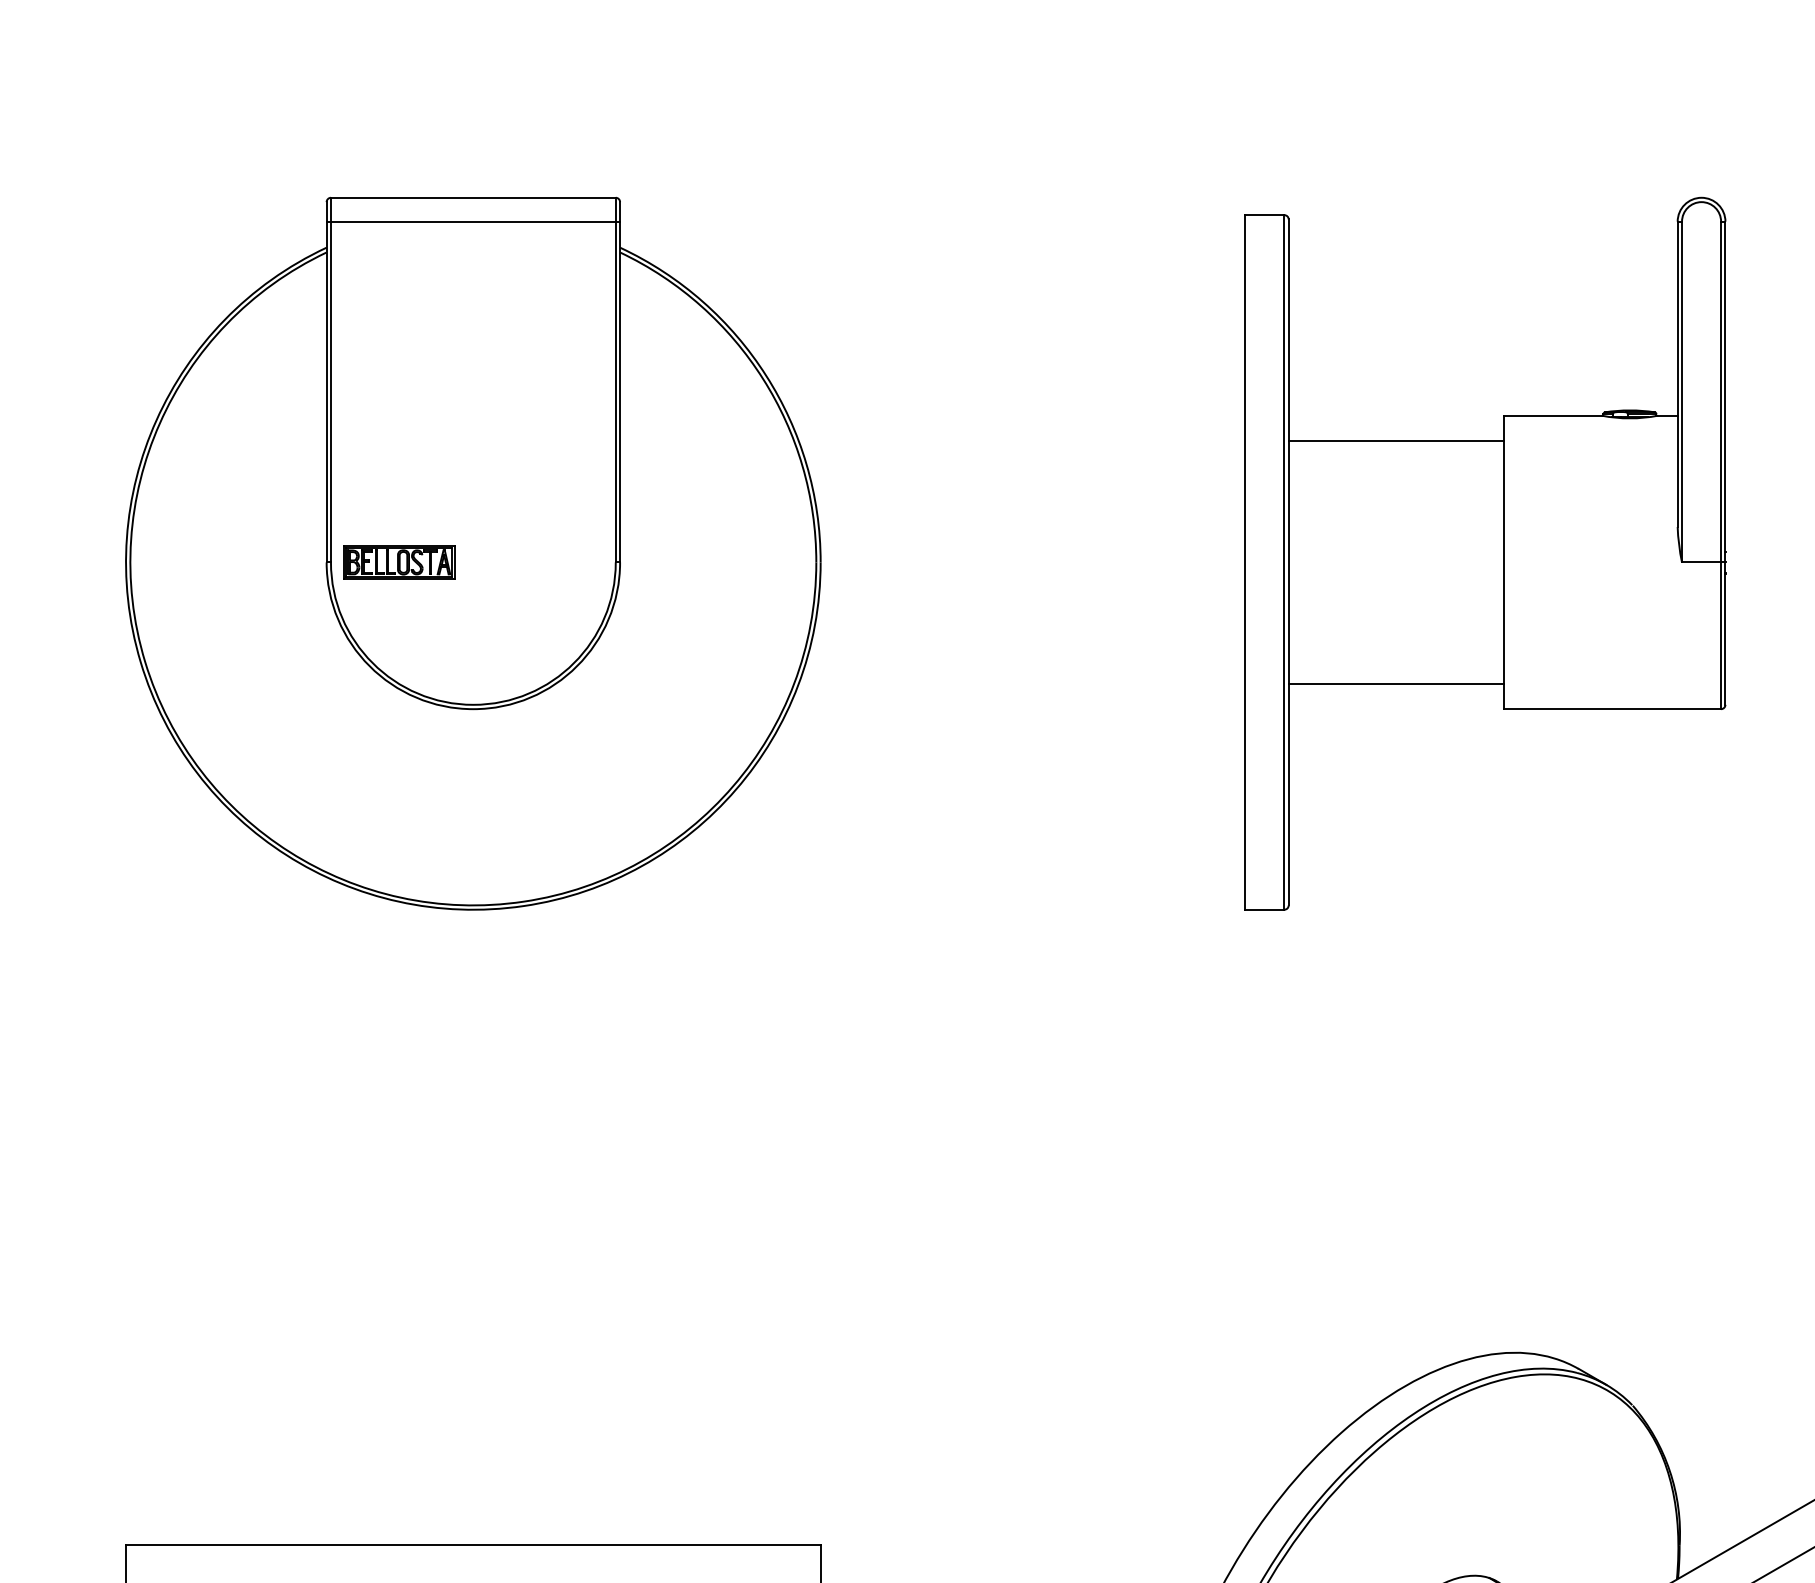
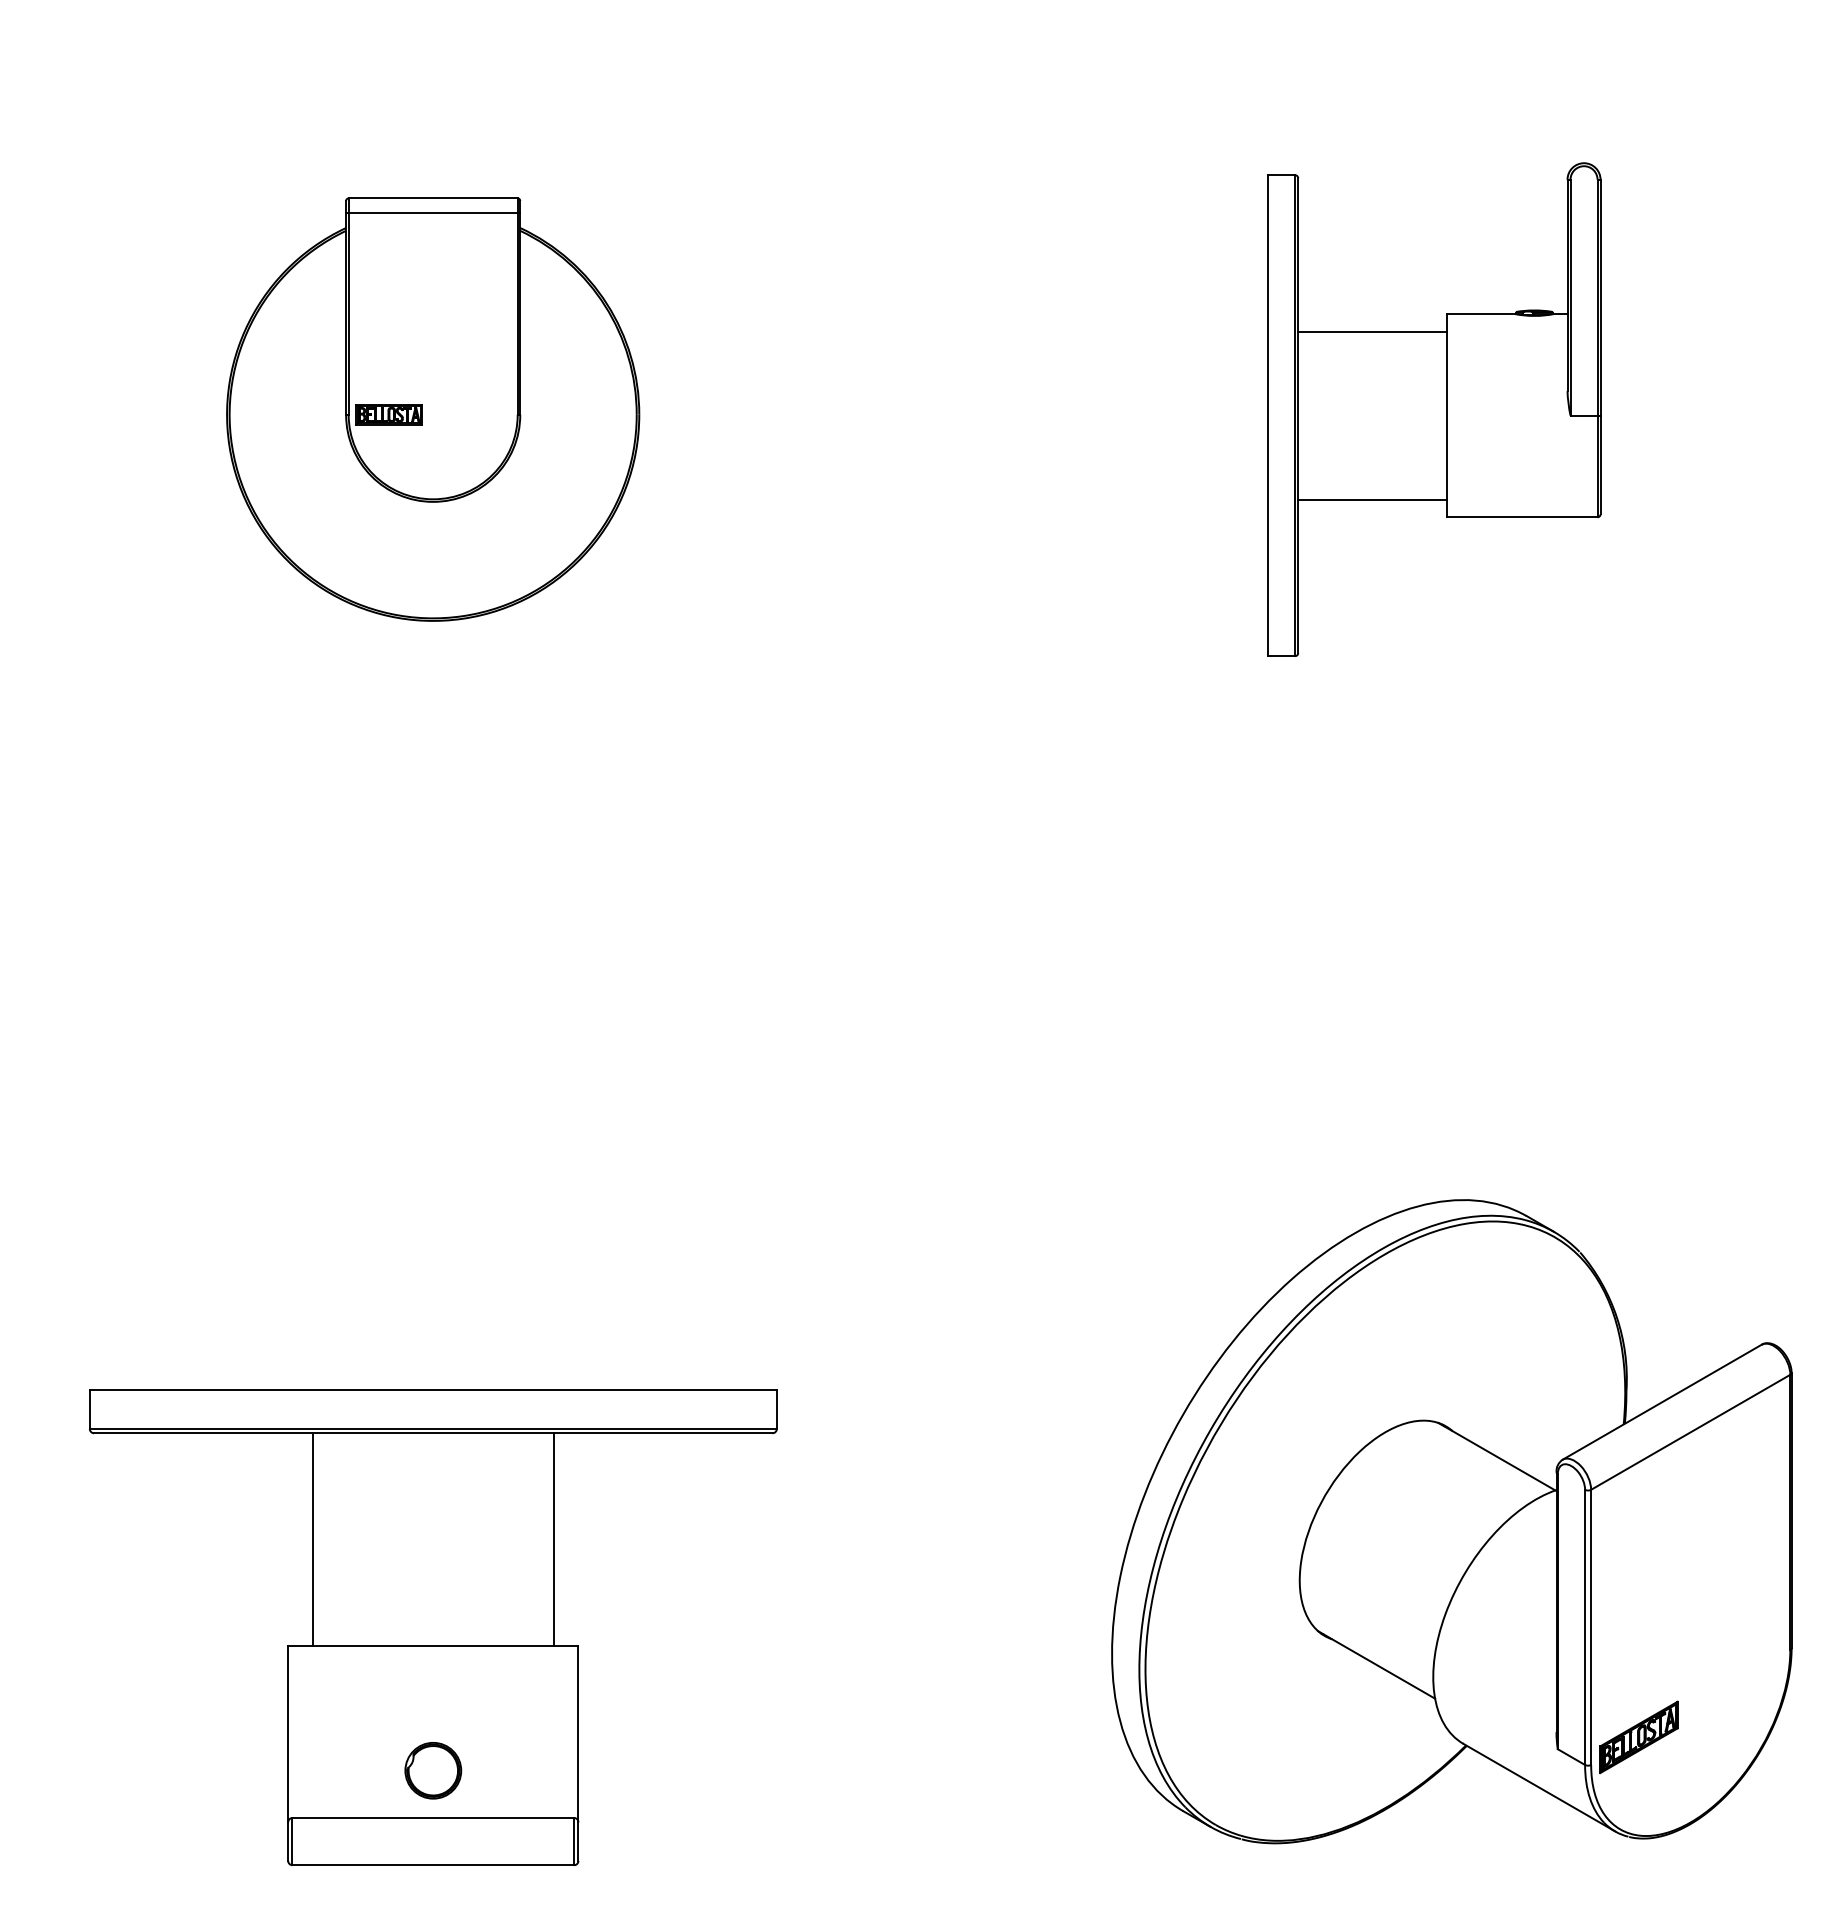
part: (472, 553) -> (432, 409), size x0.6
part: (1485, 553) -> (1434, 409), size x0.7

